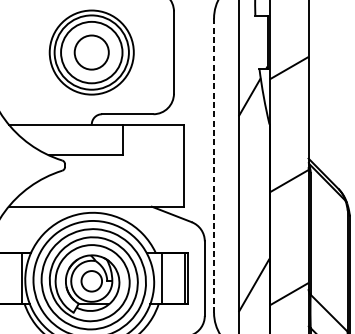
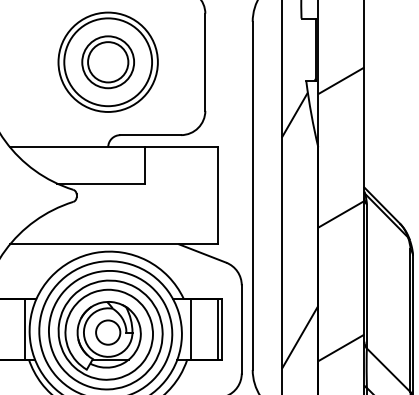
circle: (92, 52) -> (108, 62), size x0.71
line: (213, 166) -> (252, 196), dashed -> solid

